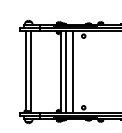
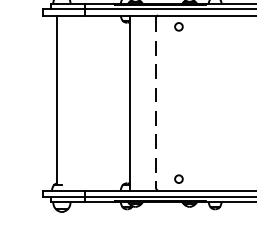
line: (31, 71) -> (67, 101), removed
line: (65, 71) -> (140, 101), removed
line: (73, 72) -> (157, 104), solid -> dashed

